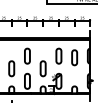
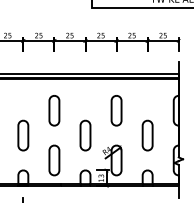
part: (74, 57) -> (147, 135), moved

